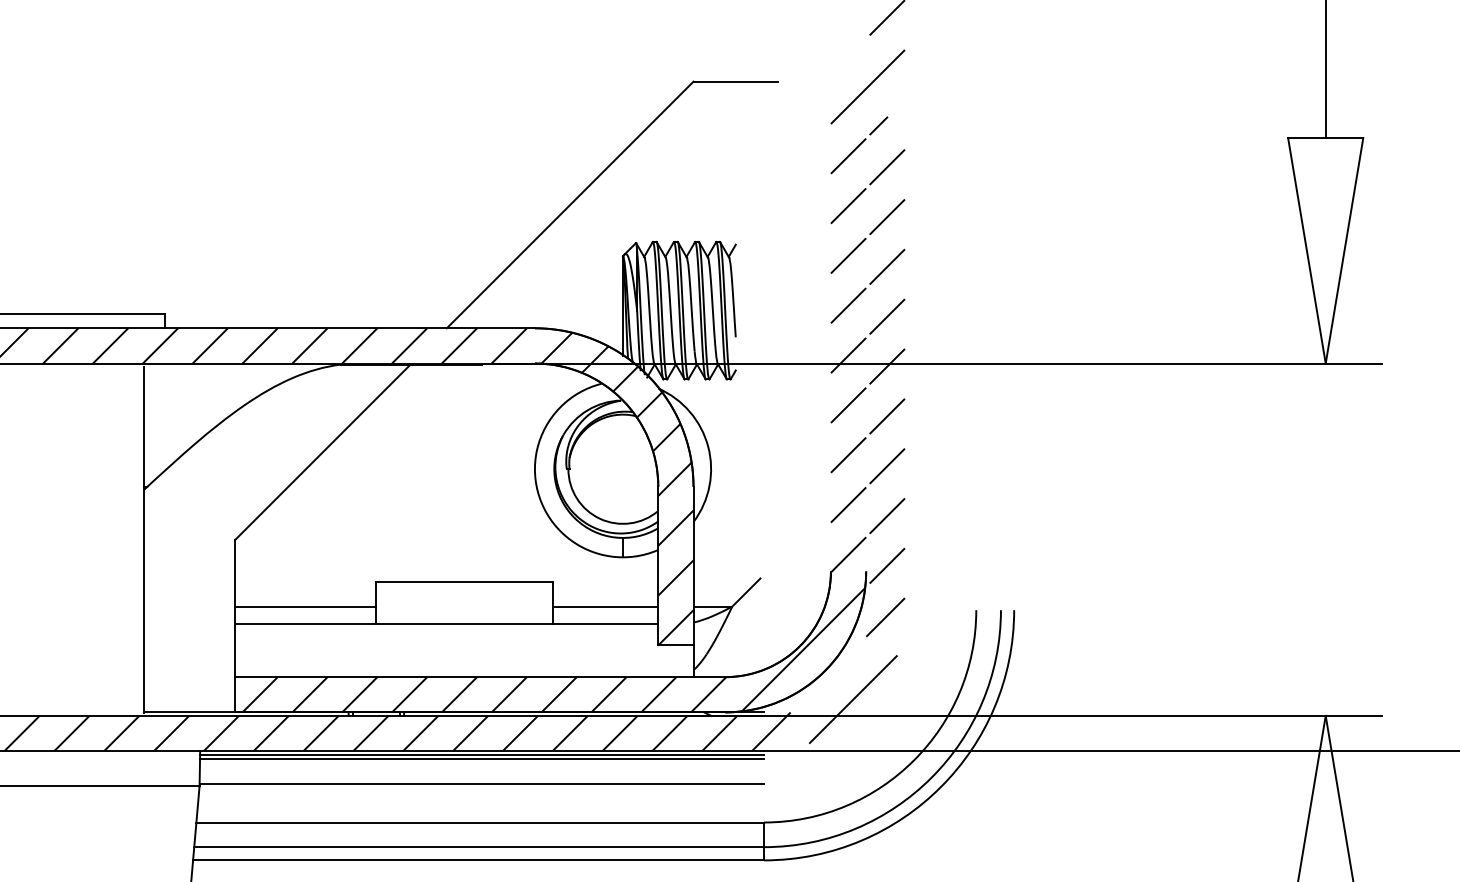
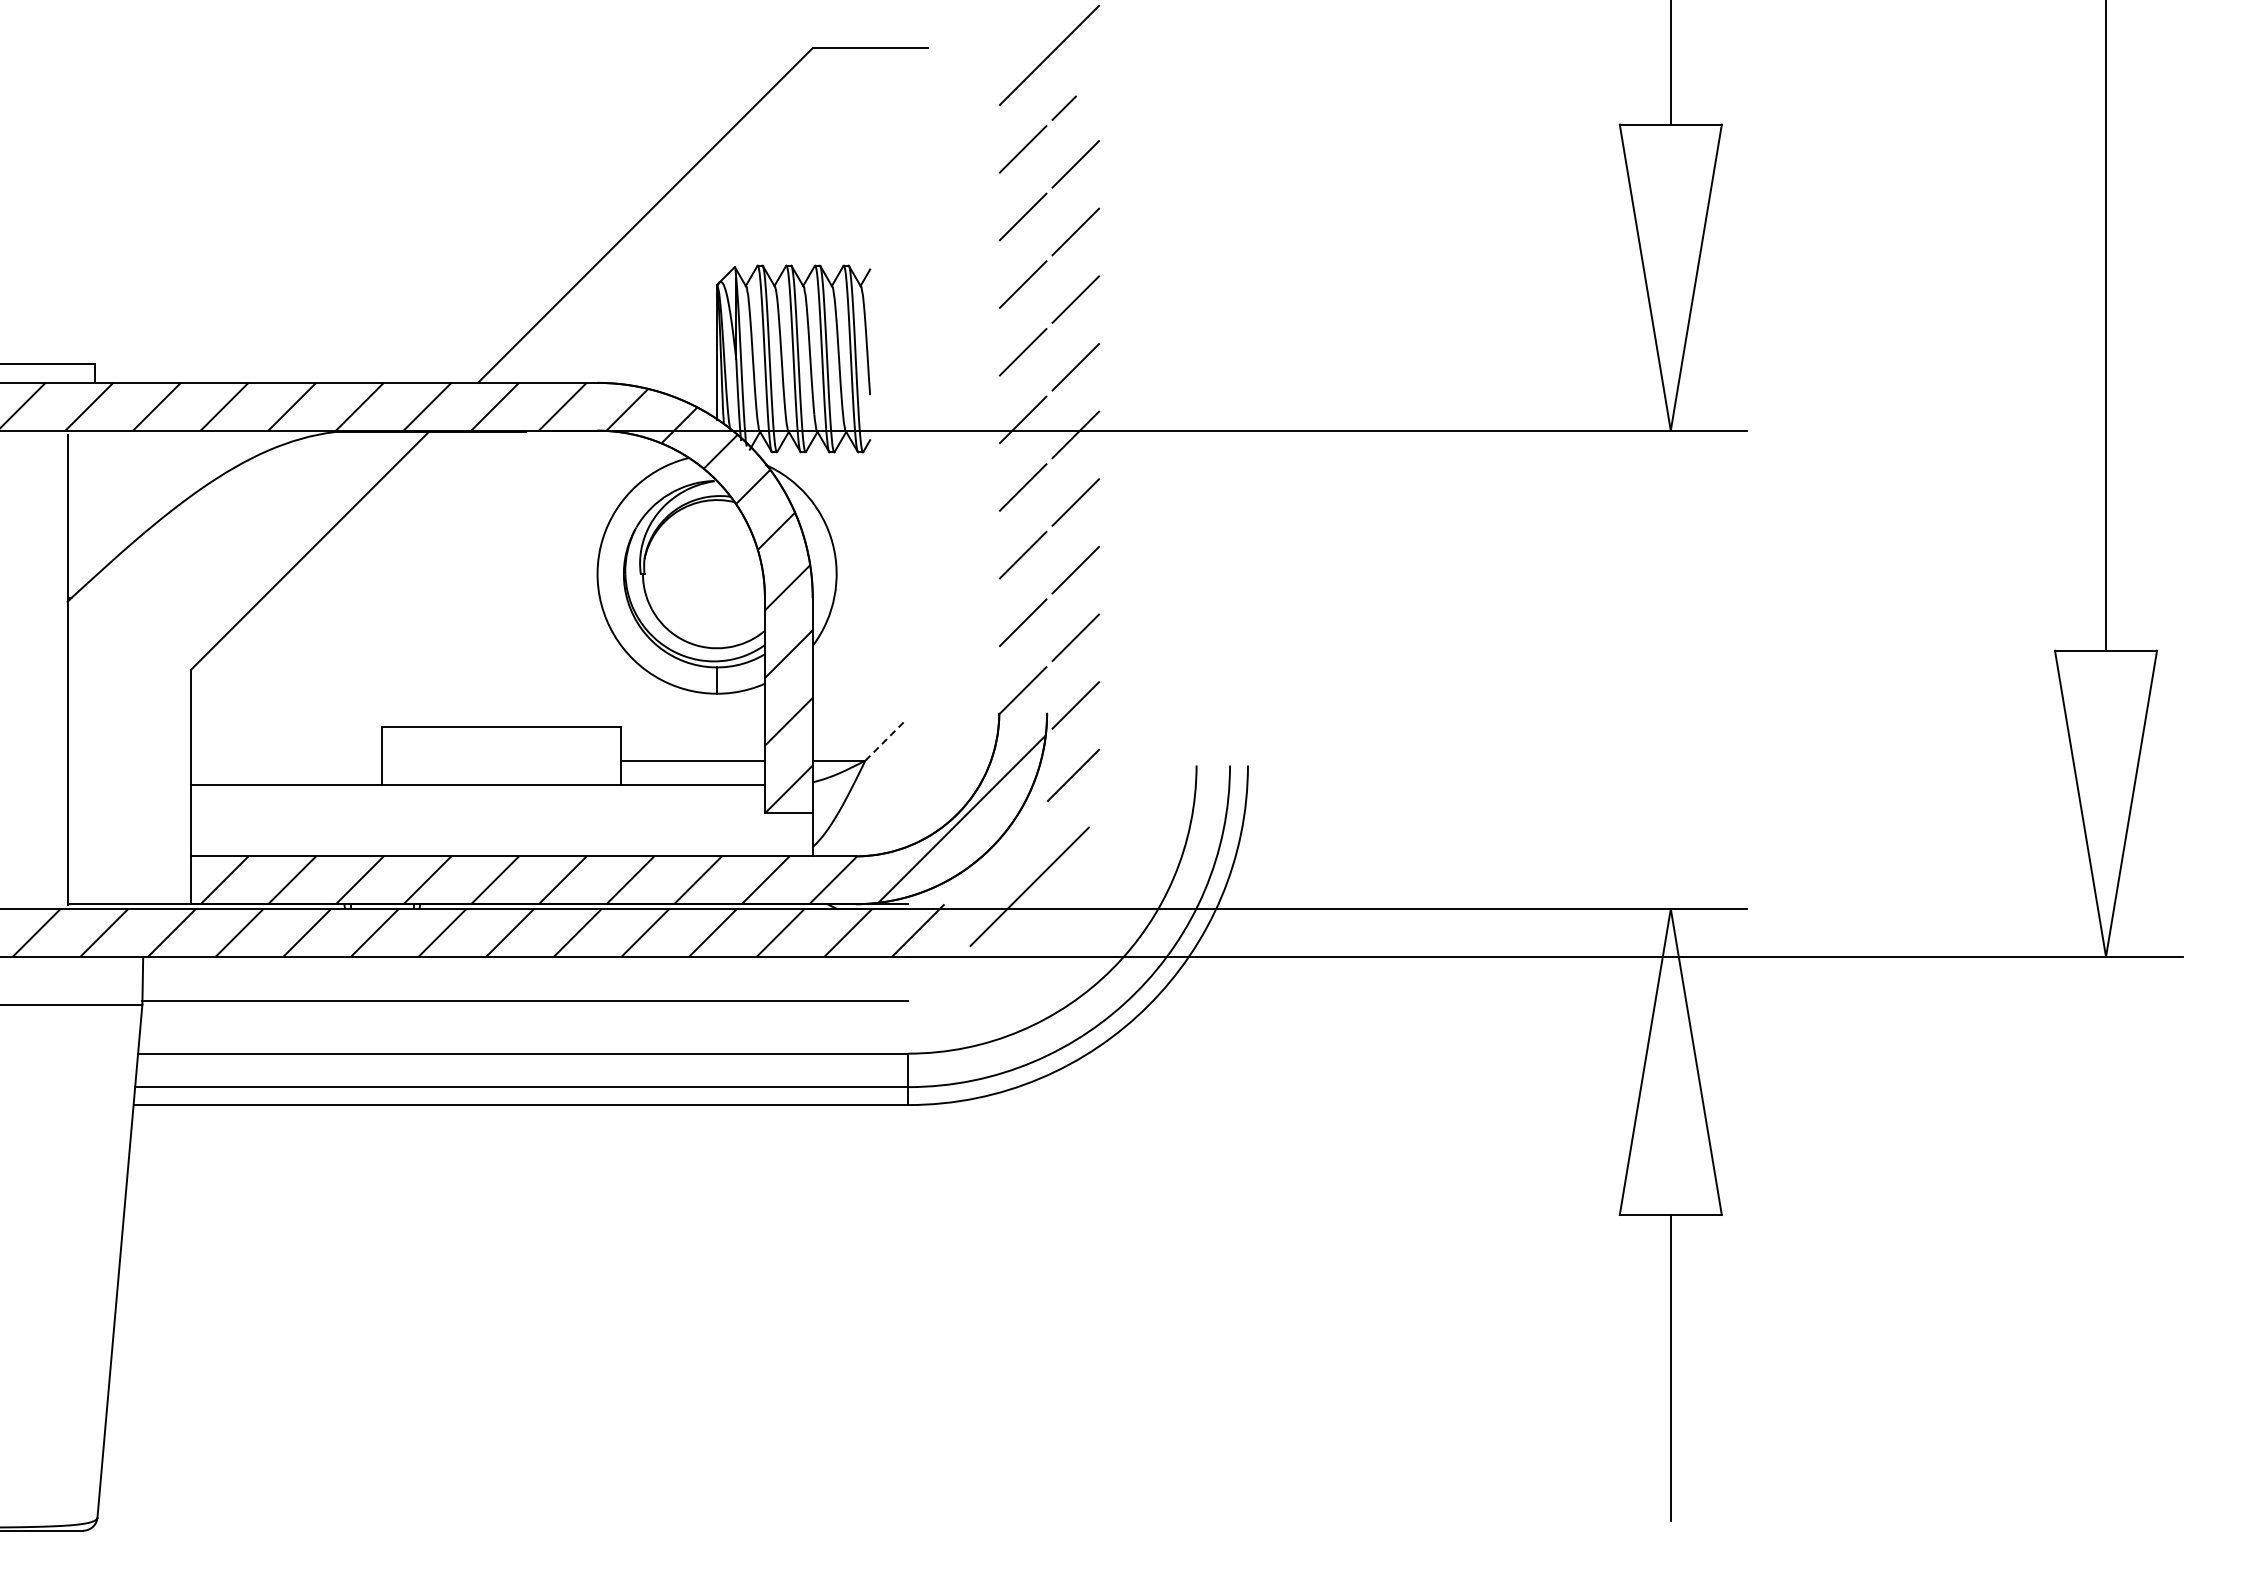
line: (746, 592) -> (884, 741), solid -> dashed
line: (305, 606) -> (286, 760), removed
line: (481, 754) -> (525, 961), removed
line: (481, 759) -> (525, 967), removed

